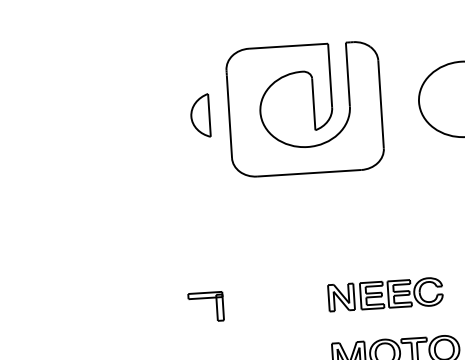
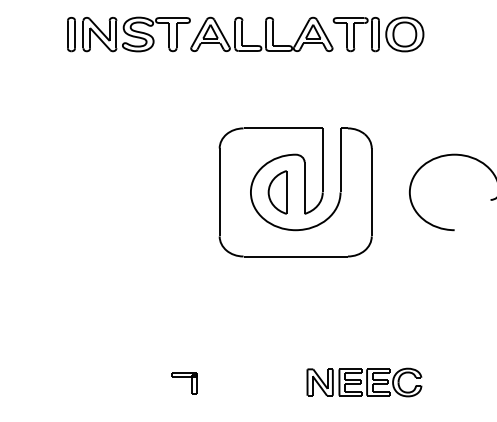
part: (200, 116) -> (277, 192), moved
part: (206, 307) -> (184, 383), size x0.71

